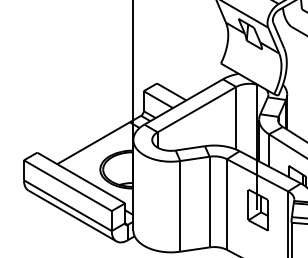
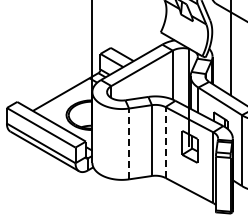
line: (226, 204) -> (165, 142), solid -> dashed
line: (180, 205) -> (129, 143), solid -> dashed

